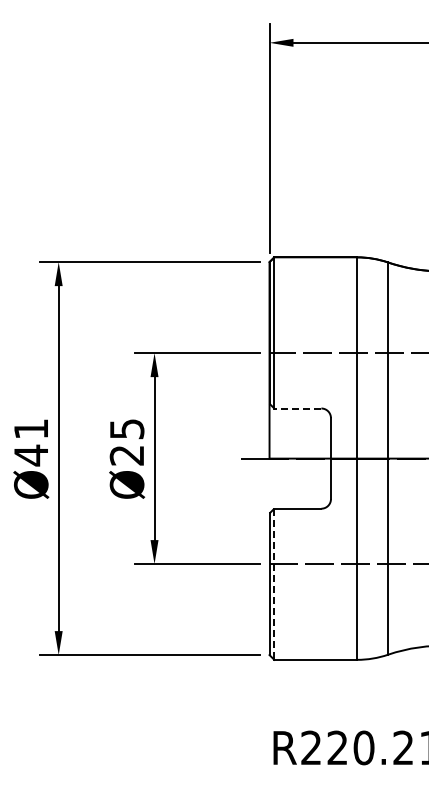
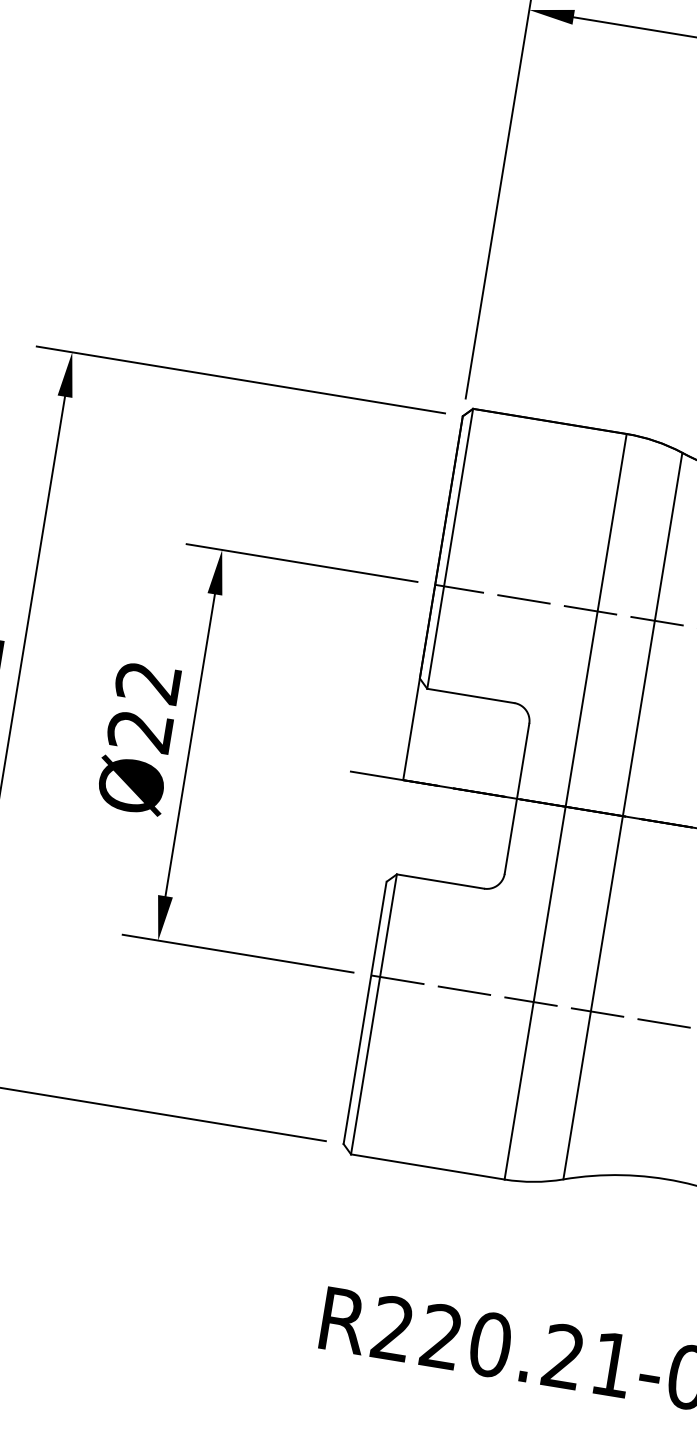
line: (297, 408) -> (470, 695), dashed -> solid
text: (126, 429) -> (147, 682), Ø25 -> Ø22
line: (274, 584) -> (374, 1014), dashed -> solid

